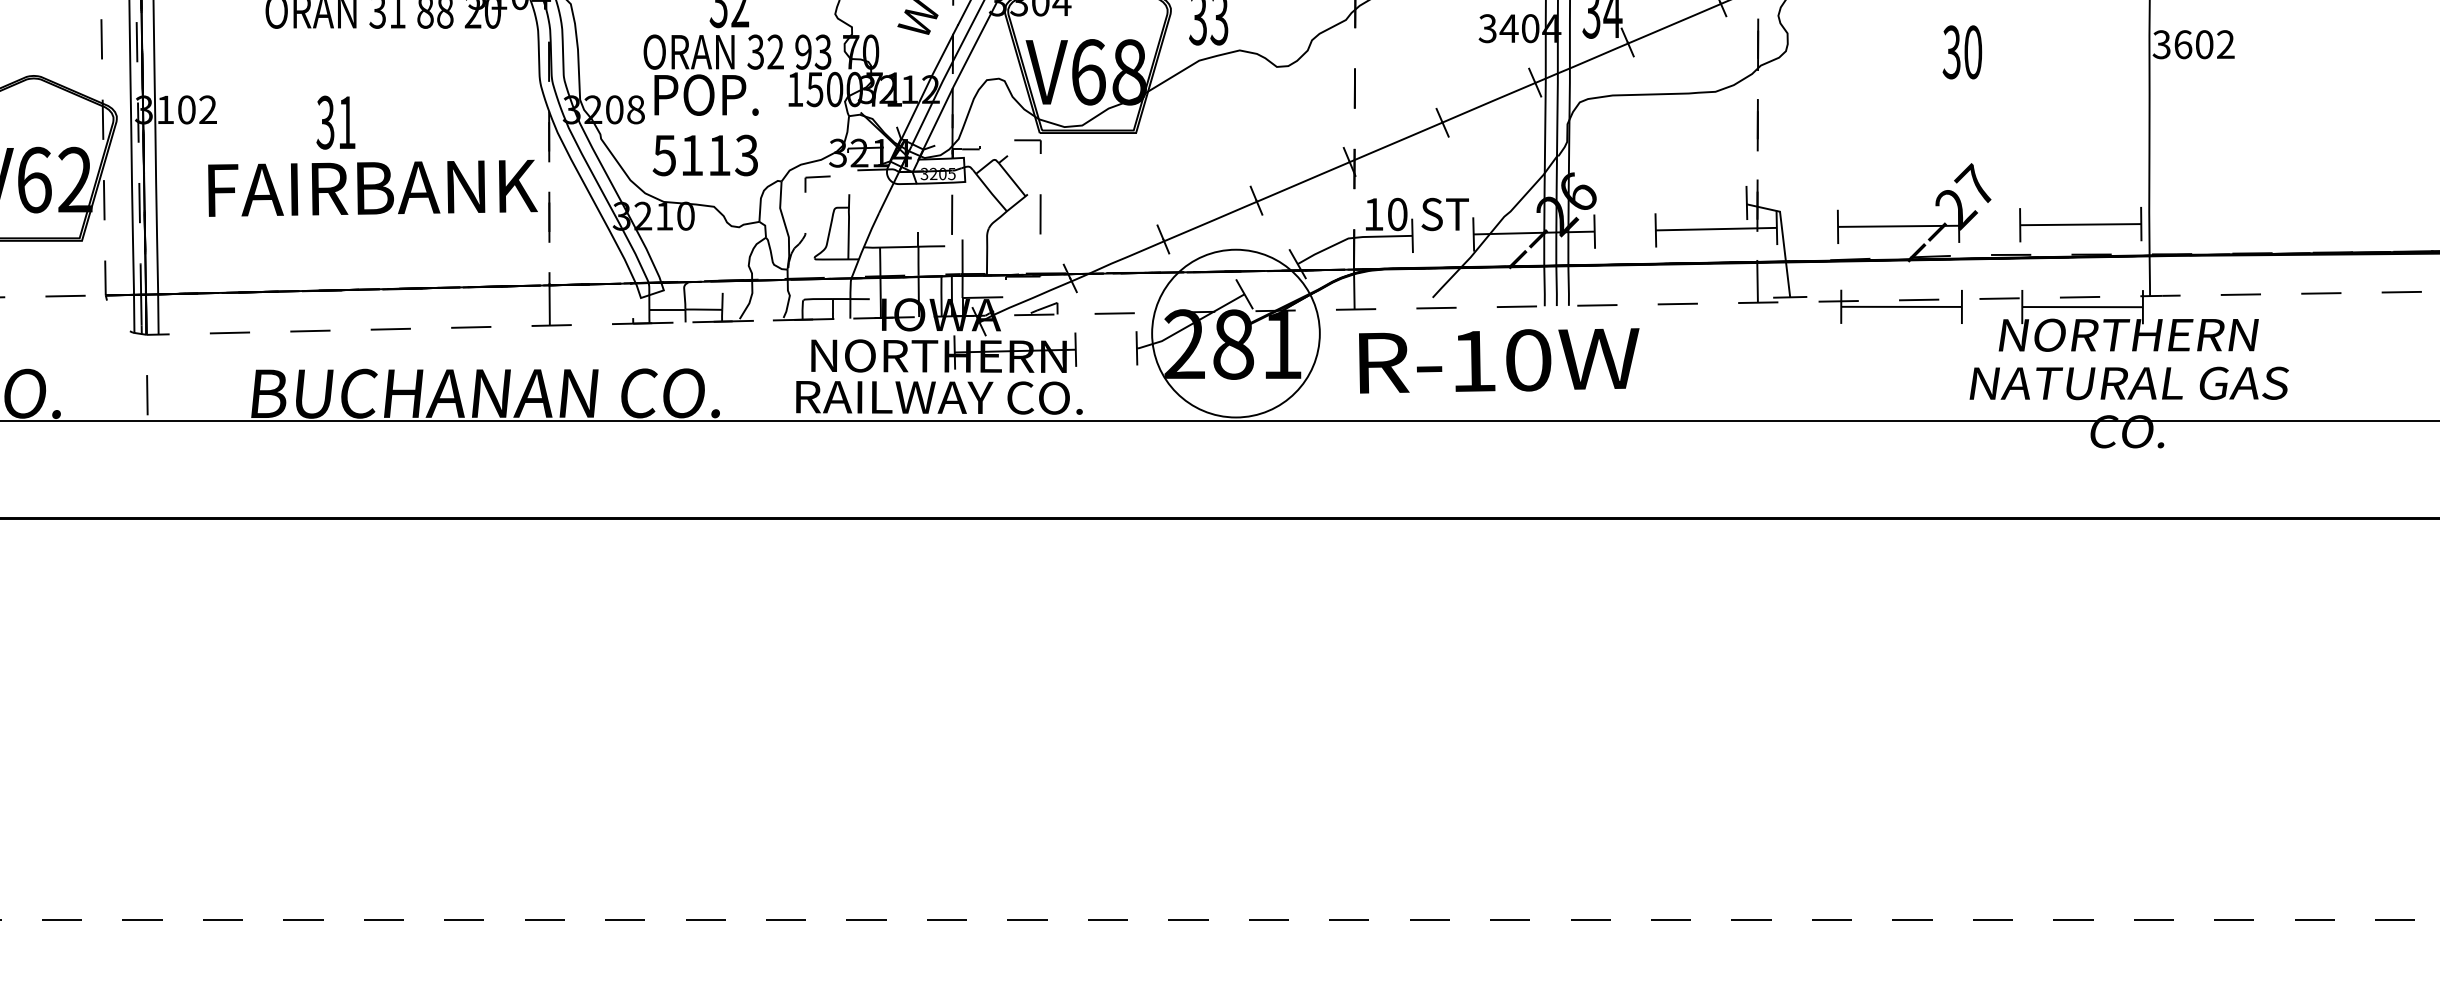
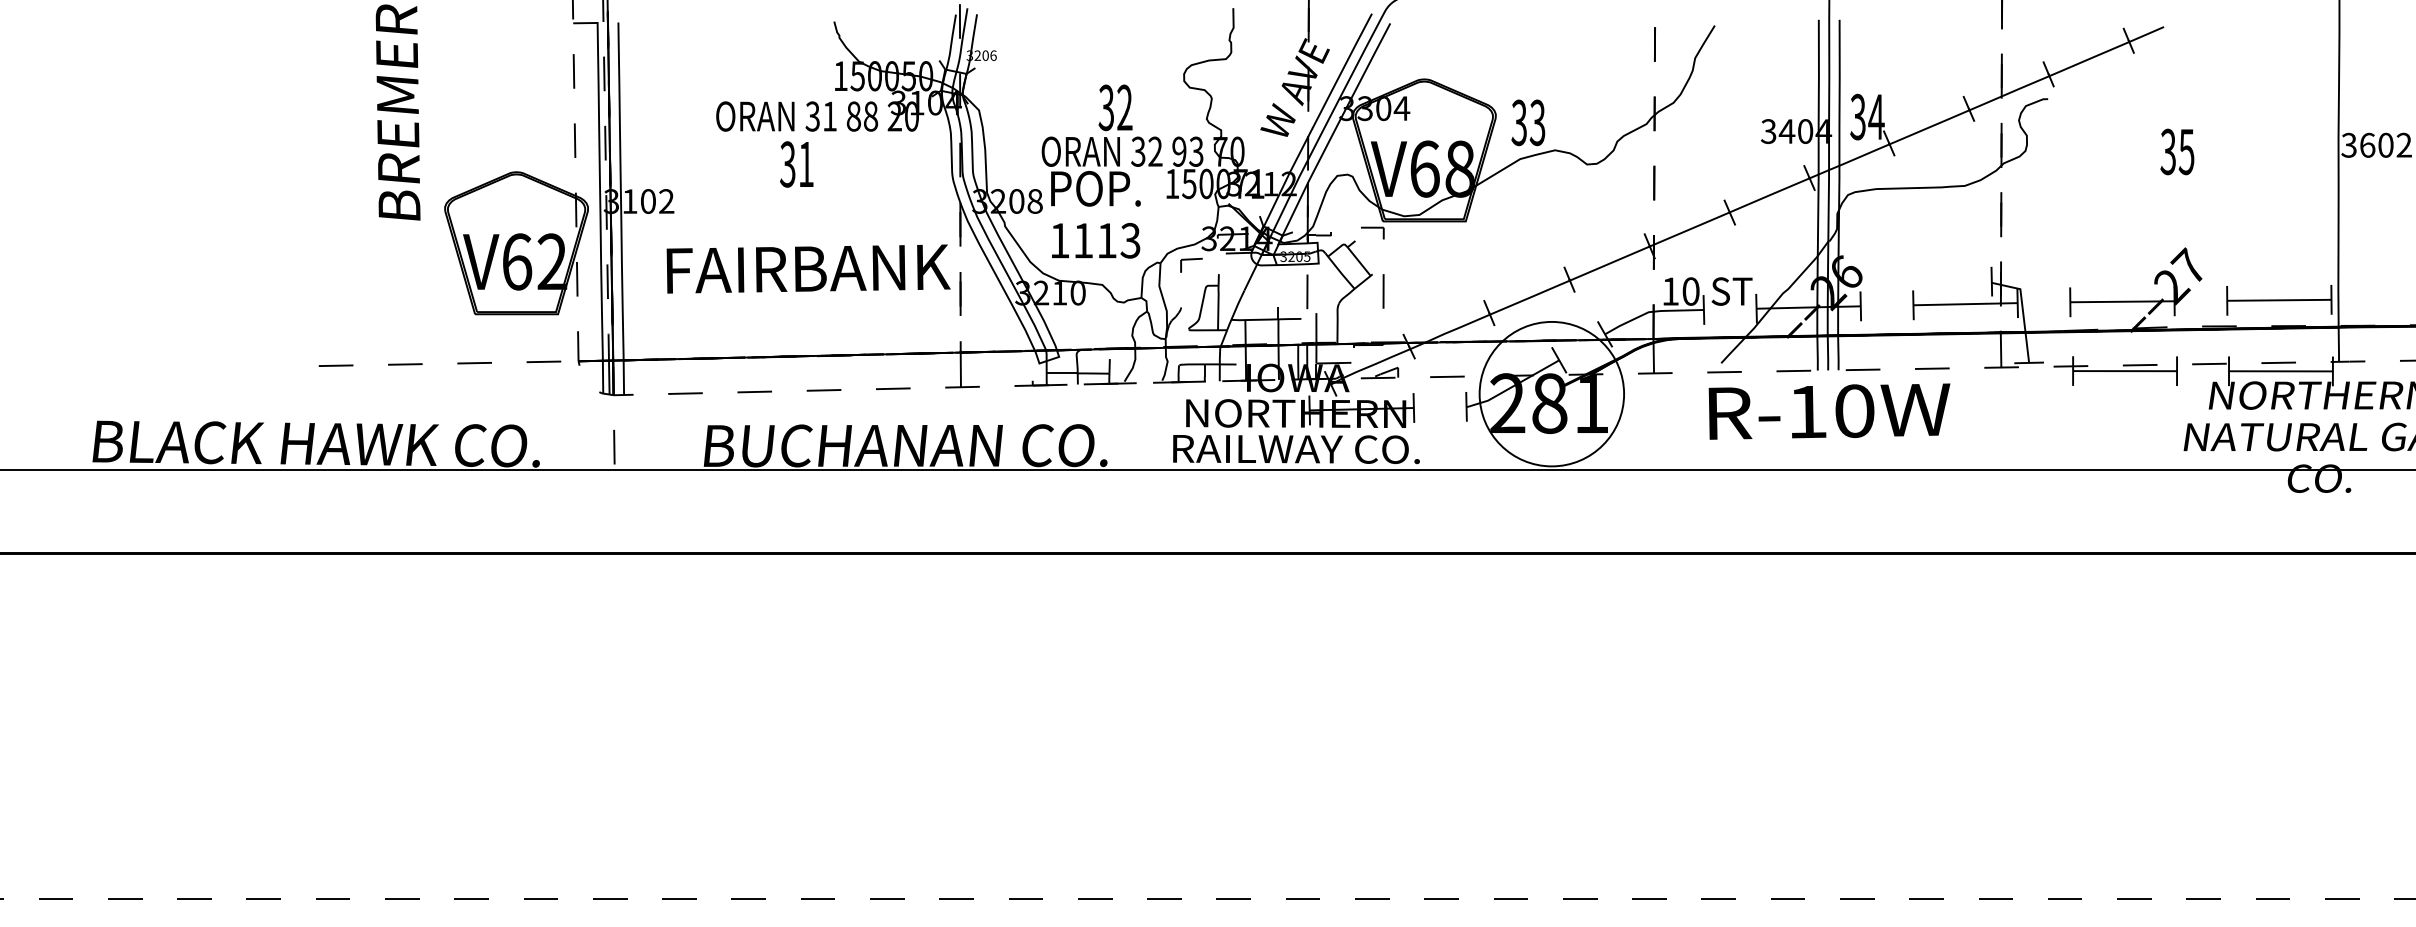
text: (1972, 51) -> (2186, 151), 30 -> 35
text: (335, 122) -> (796, 164), moved
text: (664, 155) -> (1059, 240), 5113 -> 1113
text: (1499, 360) -> (1829, 411), moved

